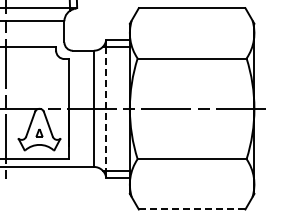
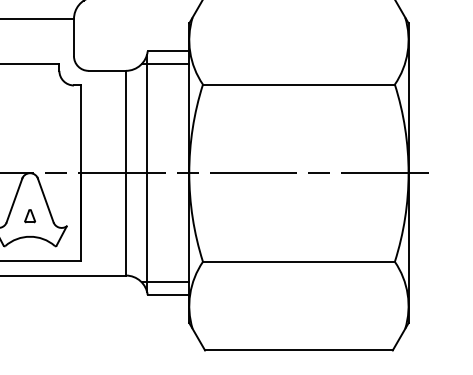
line: (105, 109) -> (146, 174), dashed -> solid
line: (191, 209) -> (297, 350), dashed -> solid

